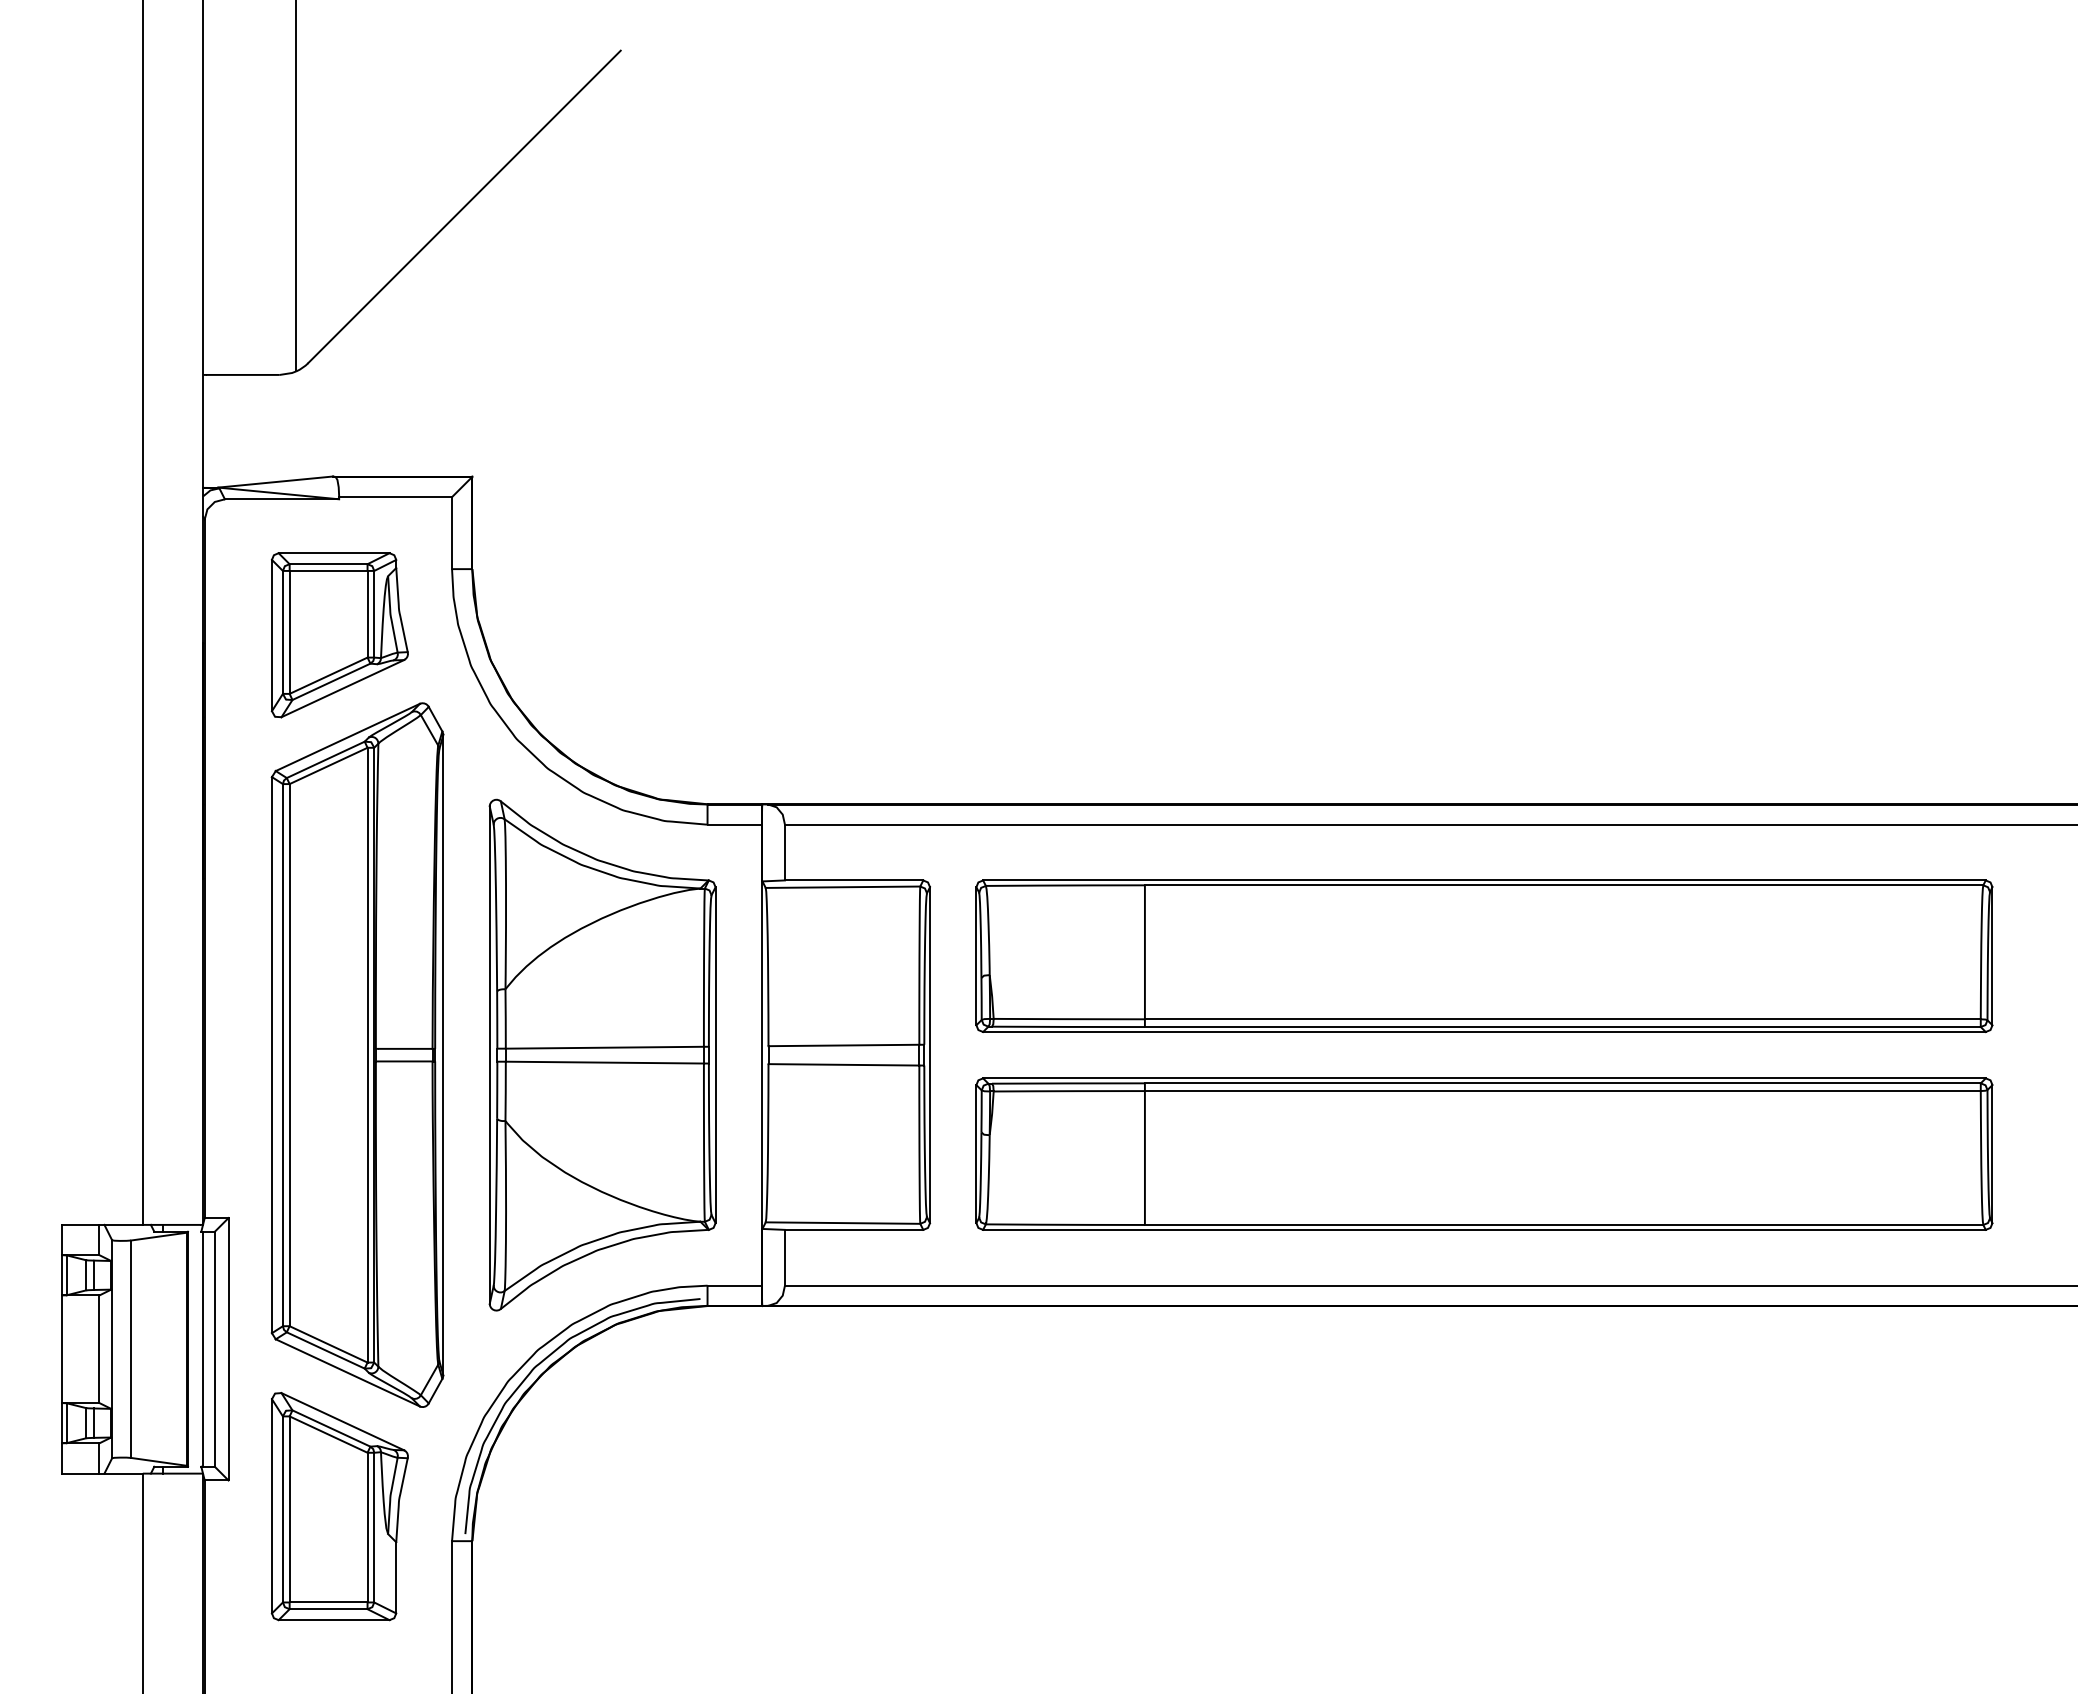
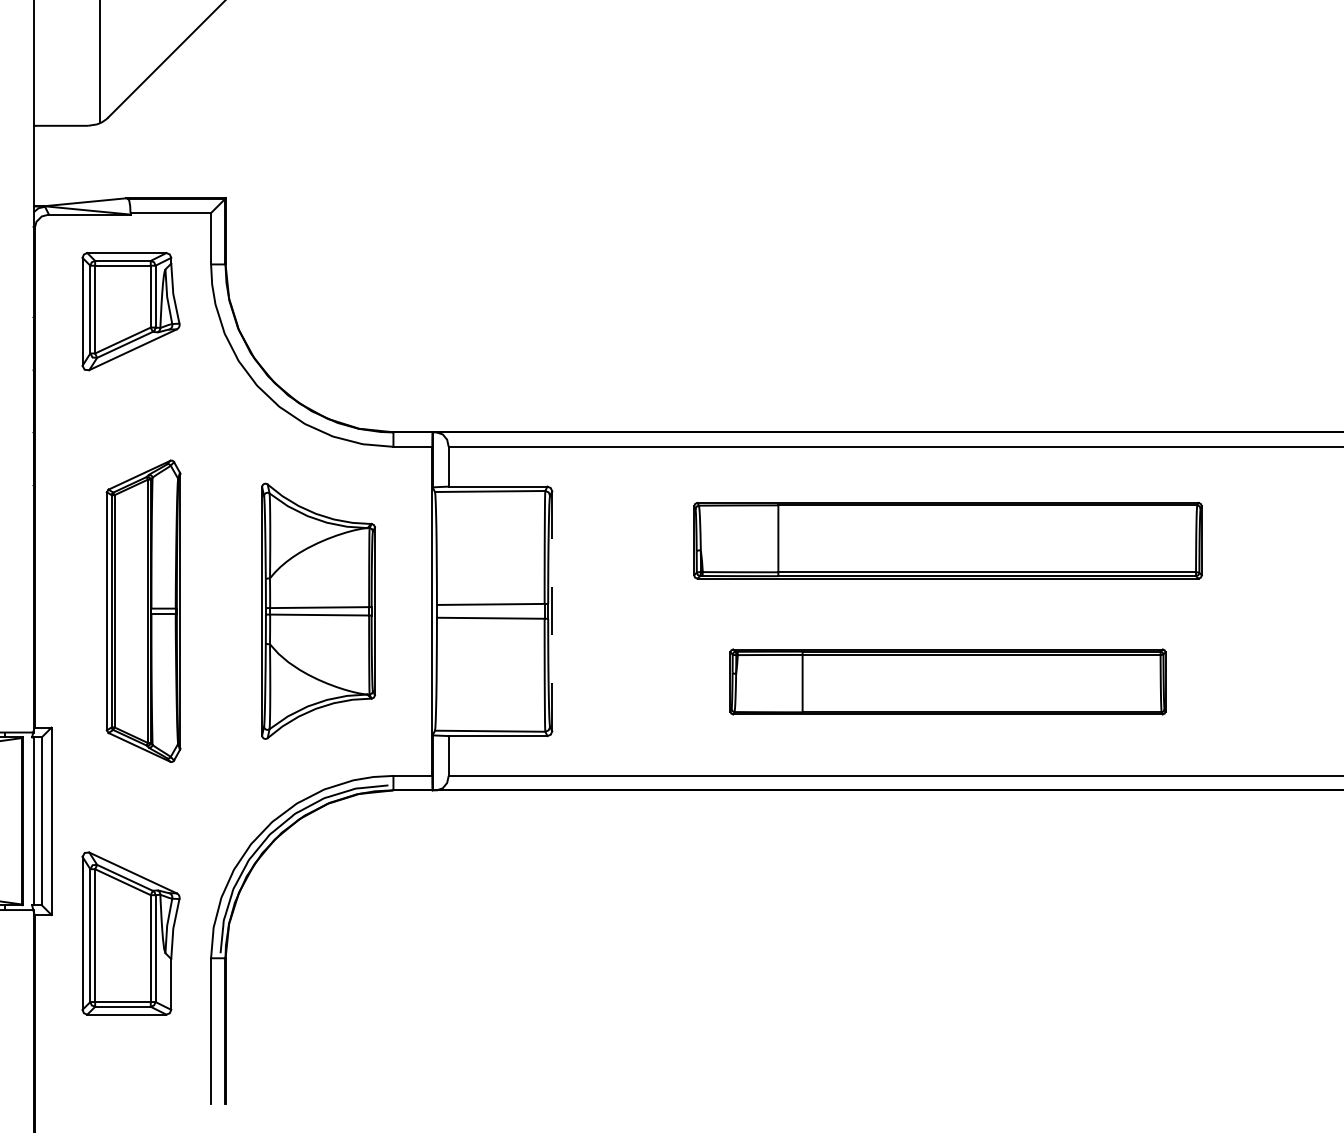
part: (1484, 956) -> (948, 540), size x0.7
part: (357, 1054) -> (143, 610), size x0.6
part: (602, 1054) -> (318, 610), size x0.7
line: (930, 1055) -> (552, 611), solid -> dashed
part: (1484, 1153) -> (948, 681), size x0.6

